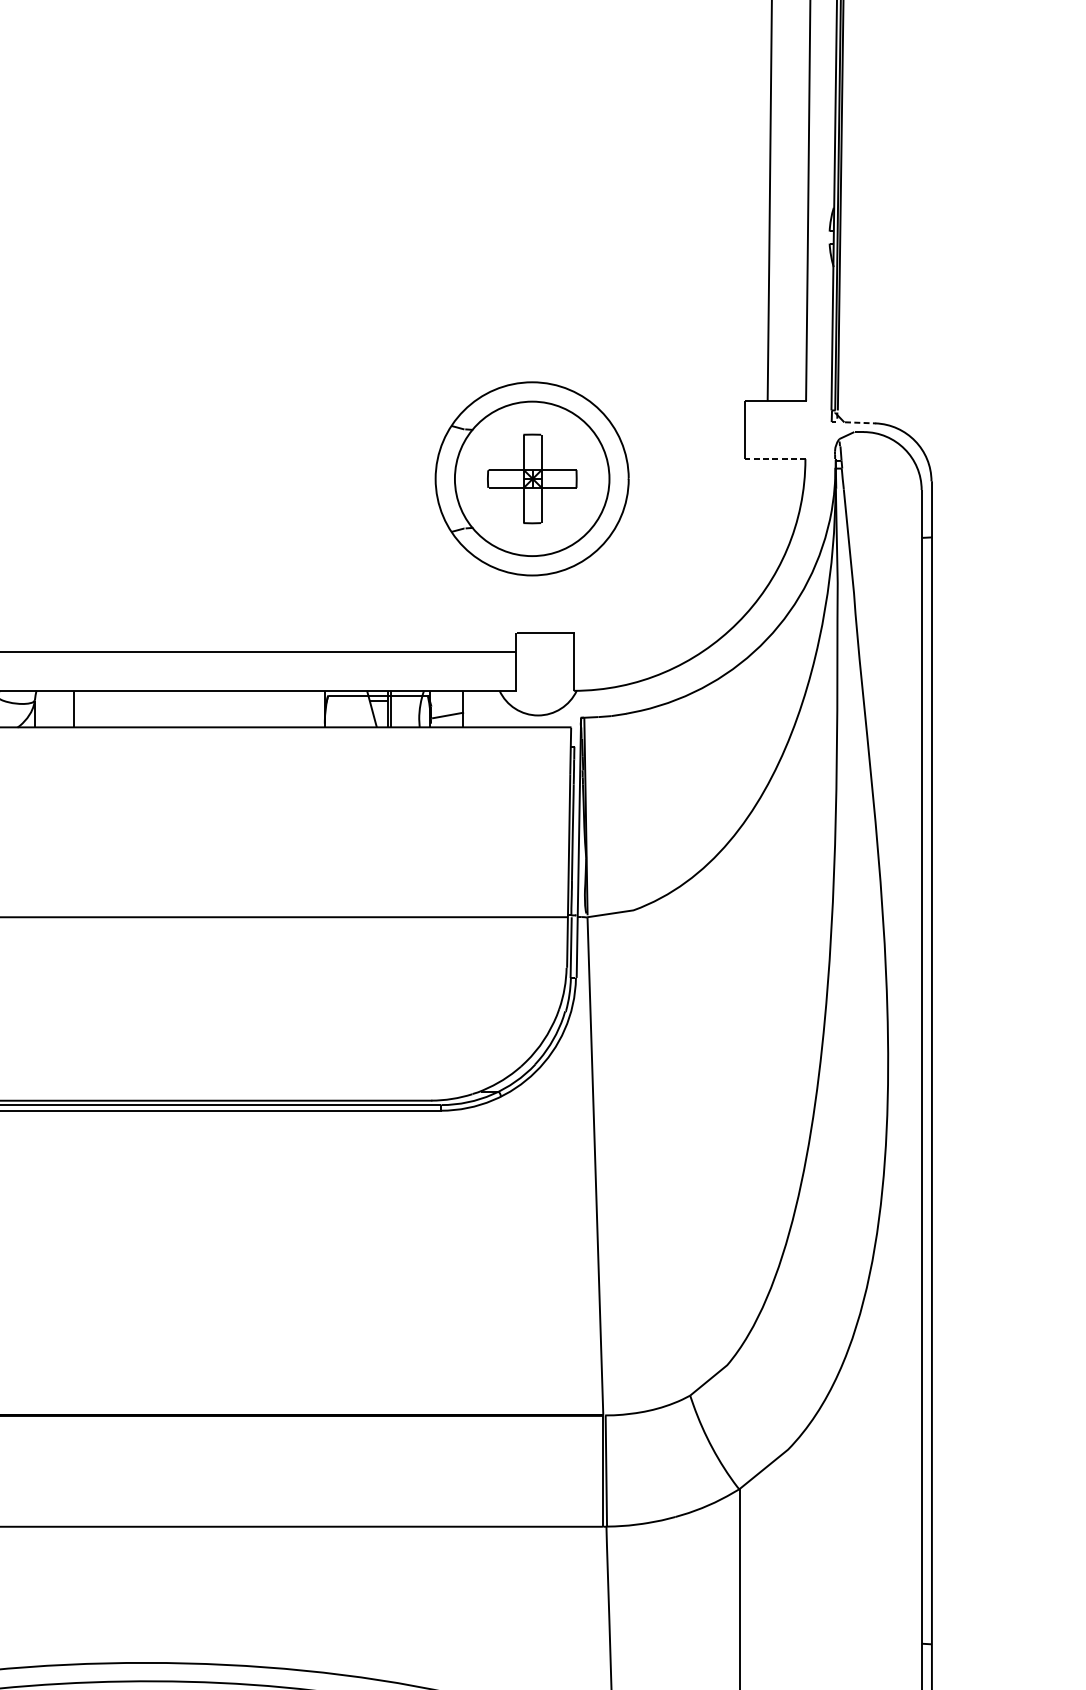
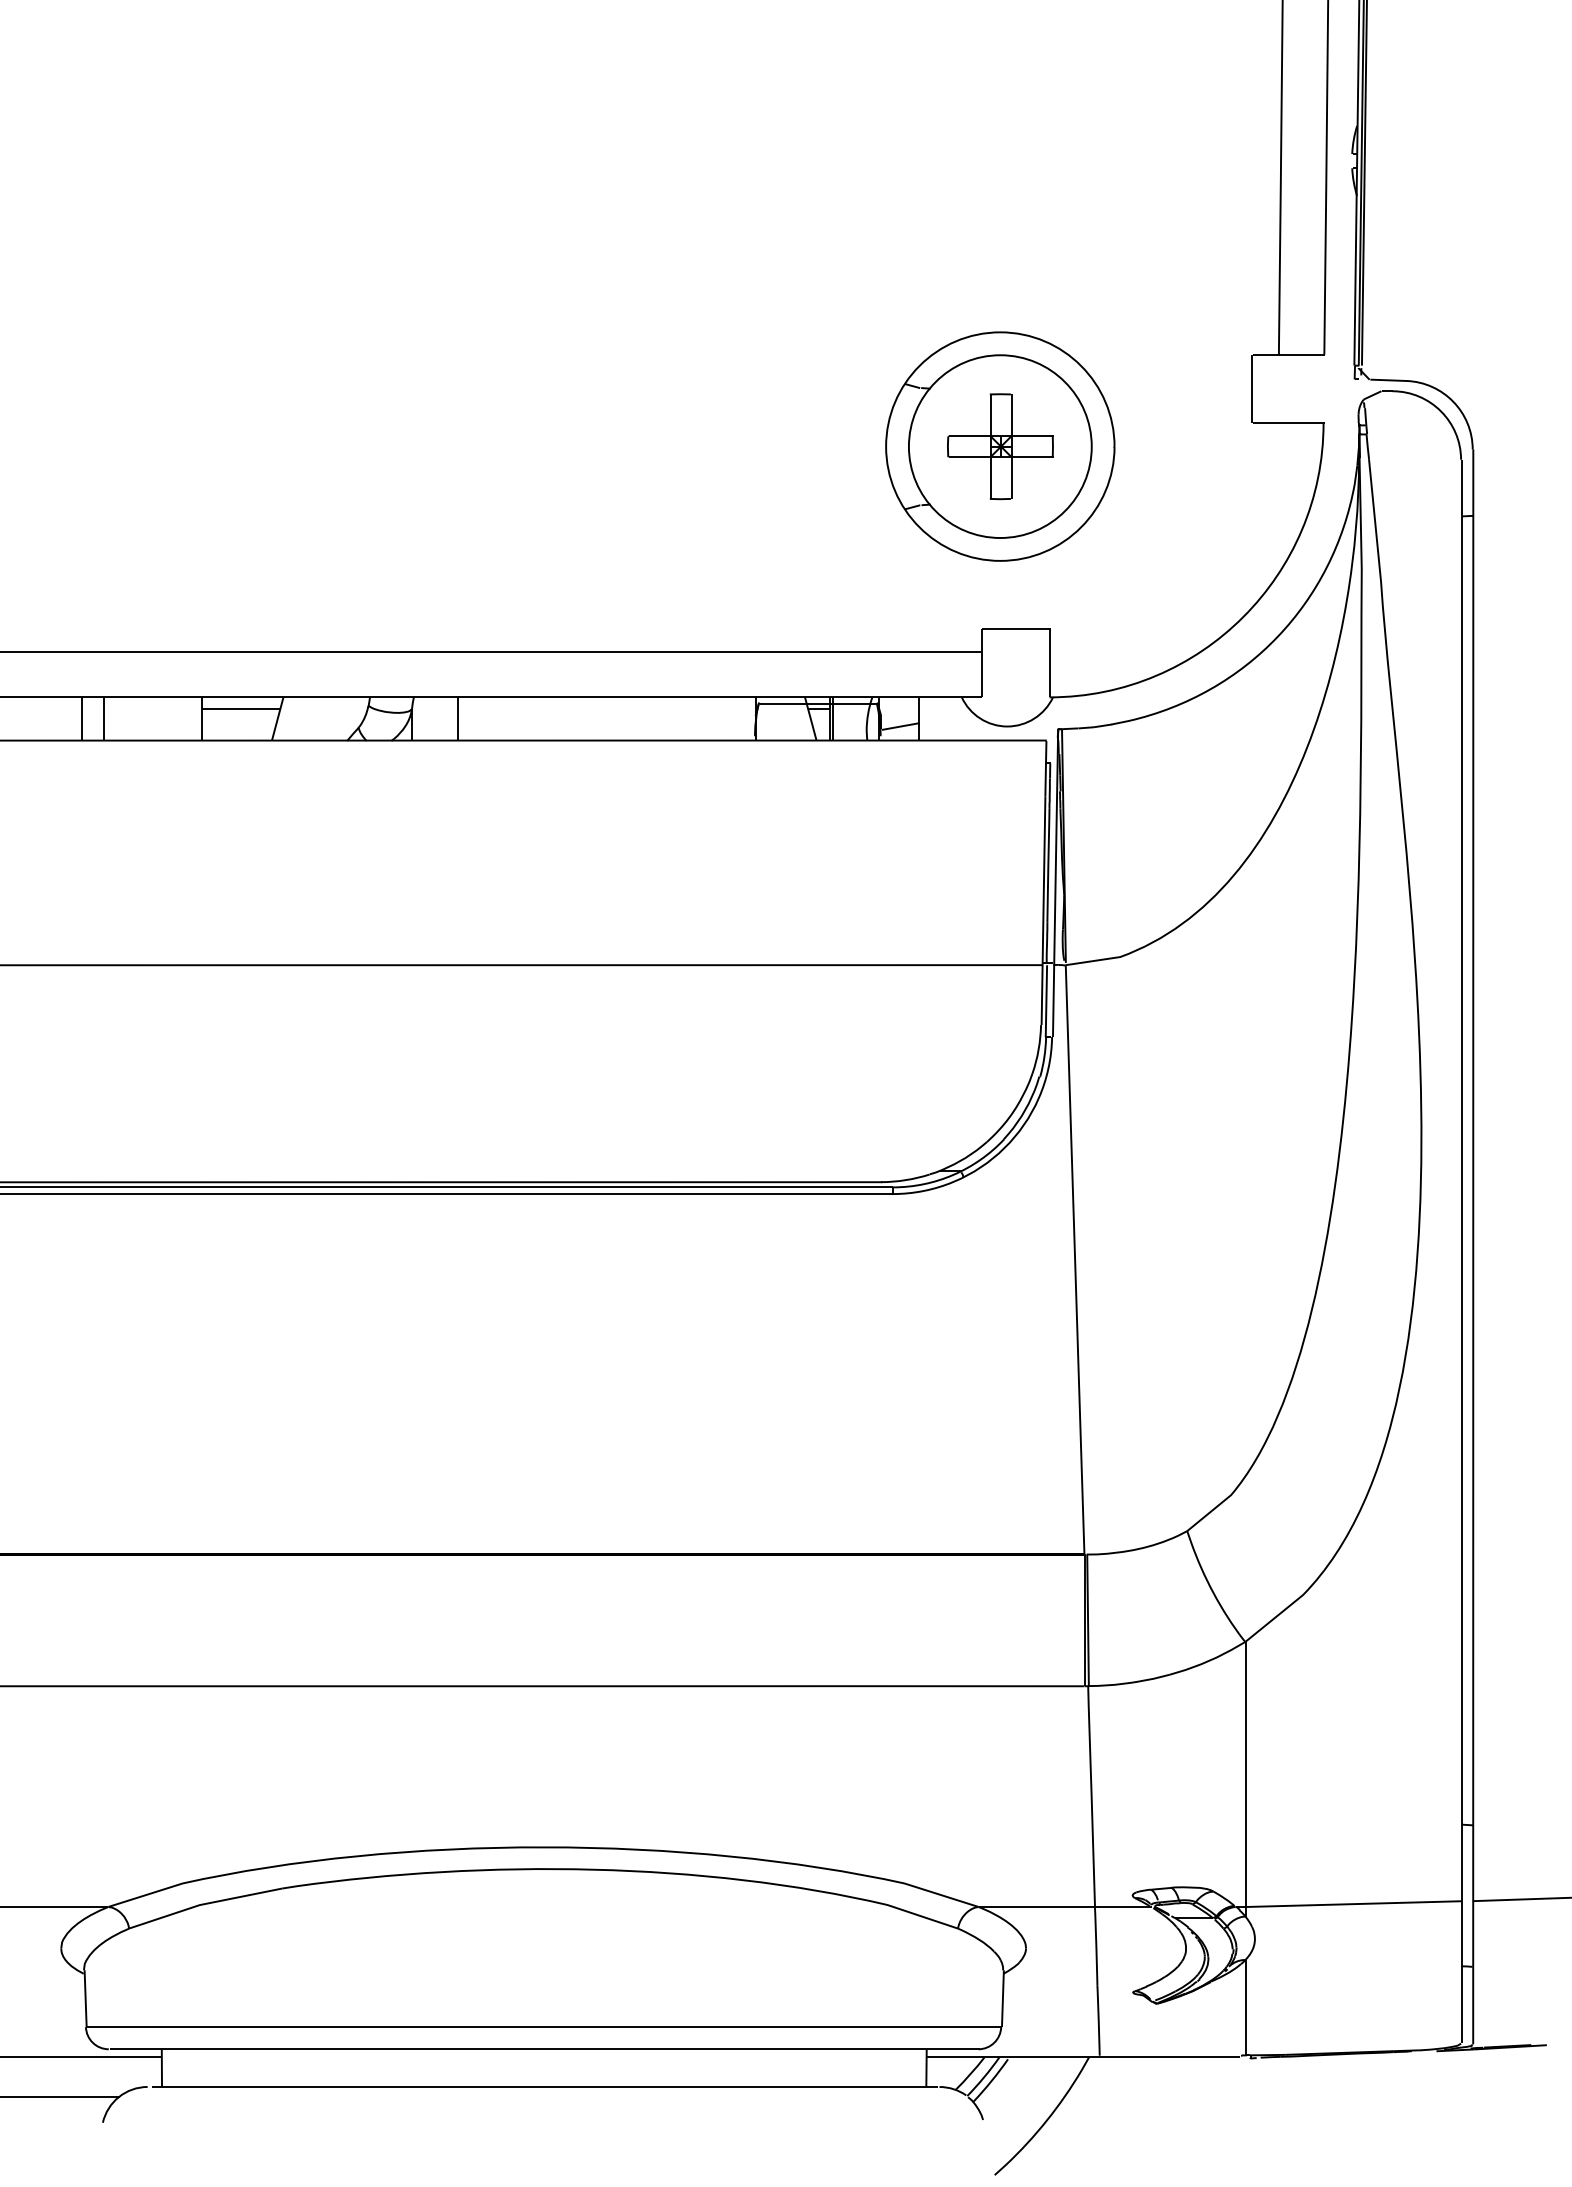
line: (861, 423) -> (1389, 380), dashed -> solid
line: (775, 459) -> (1288, 423), dashed -> solid

